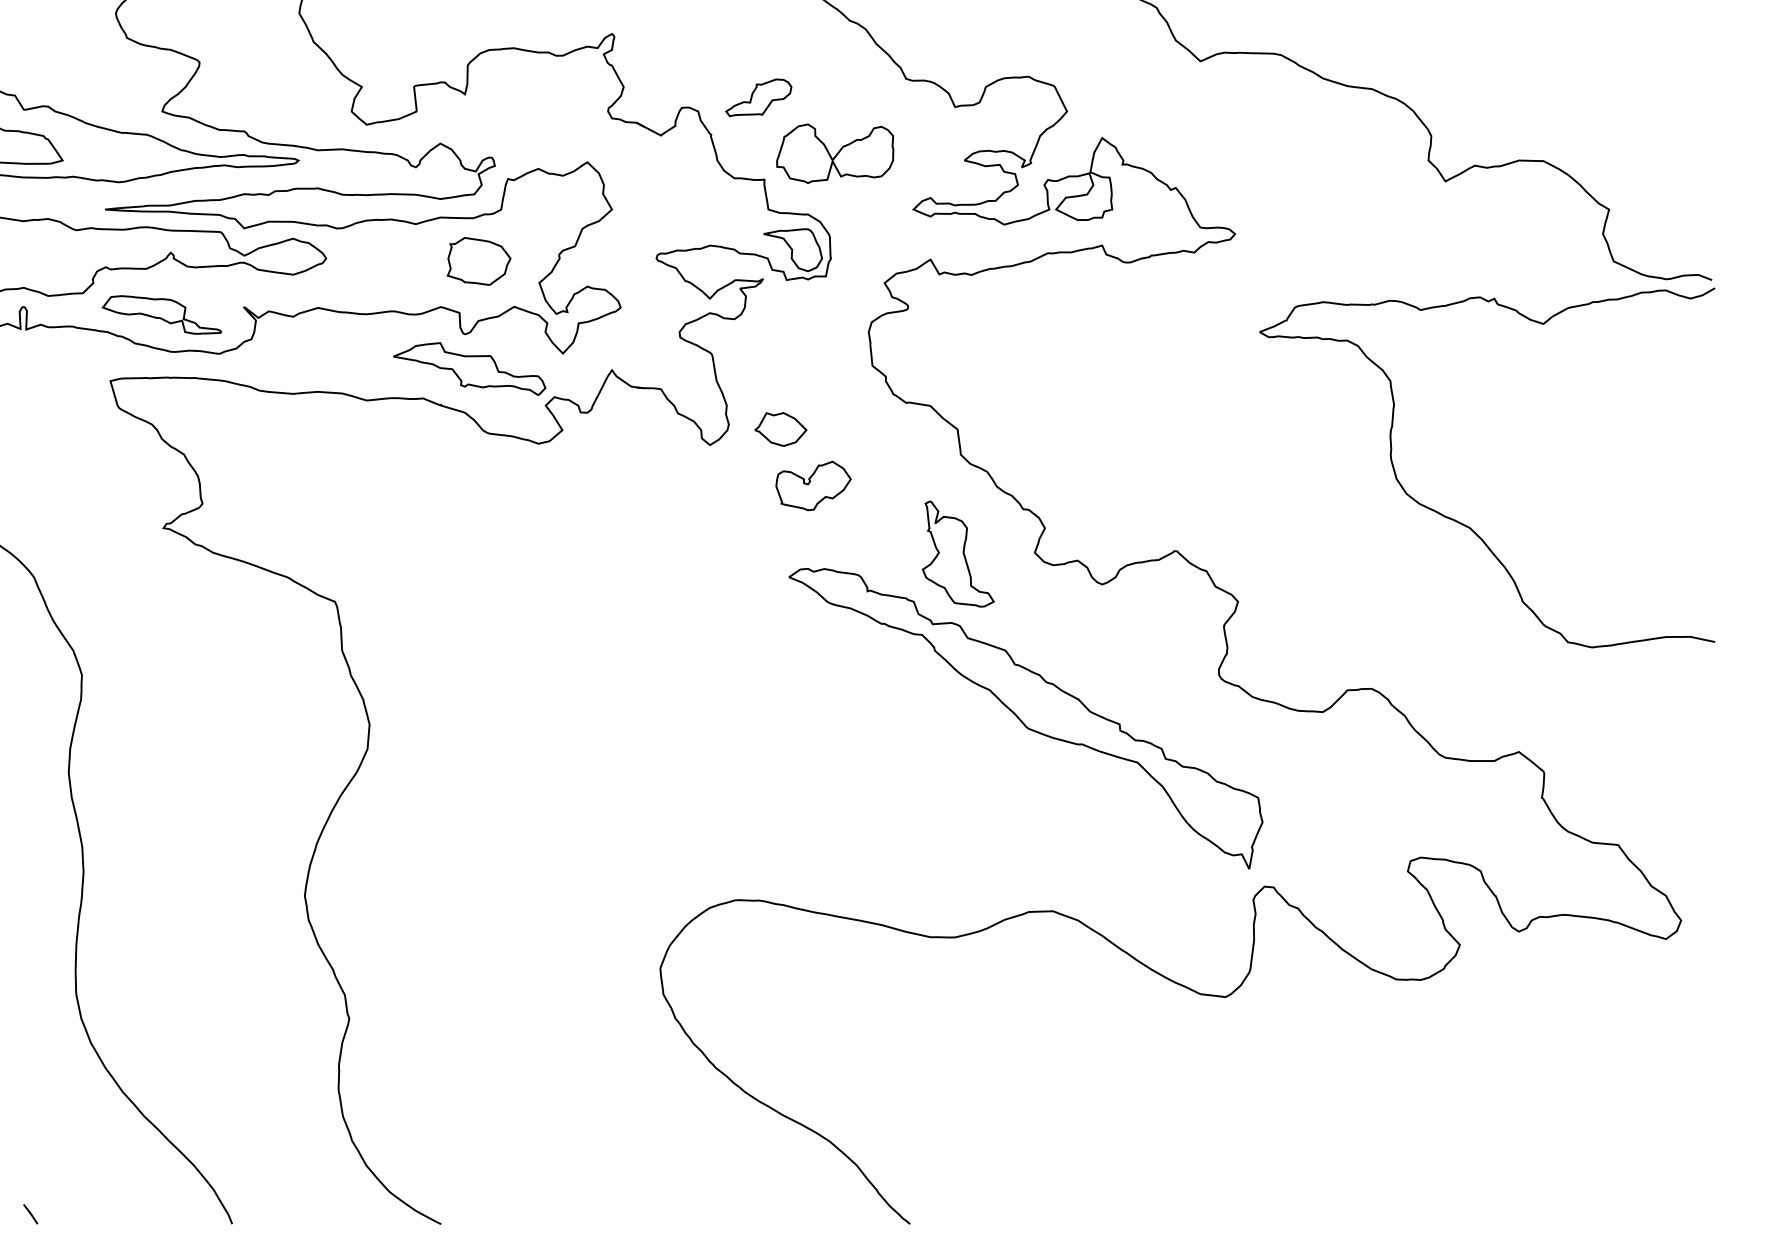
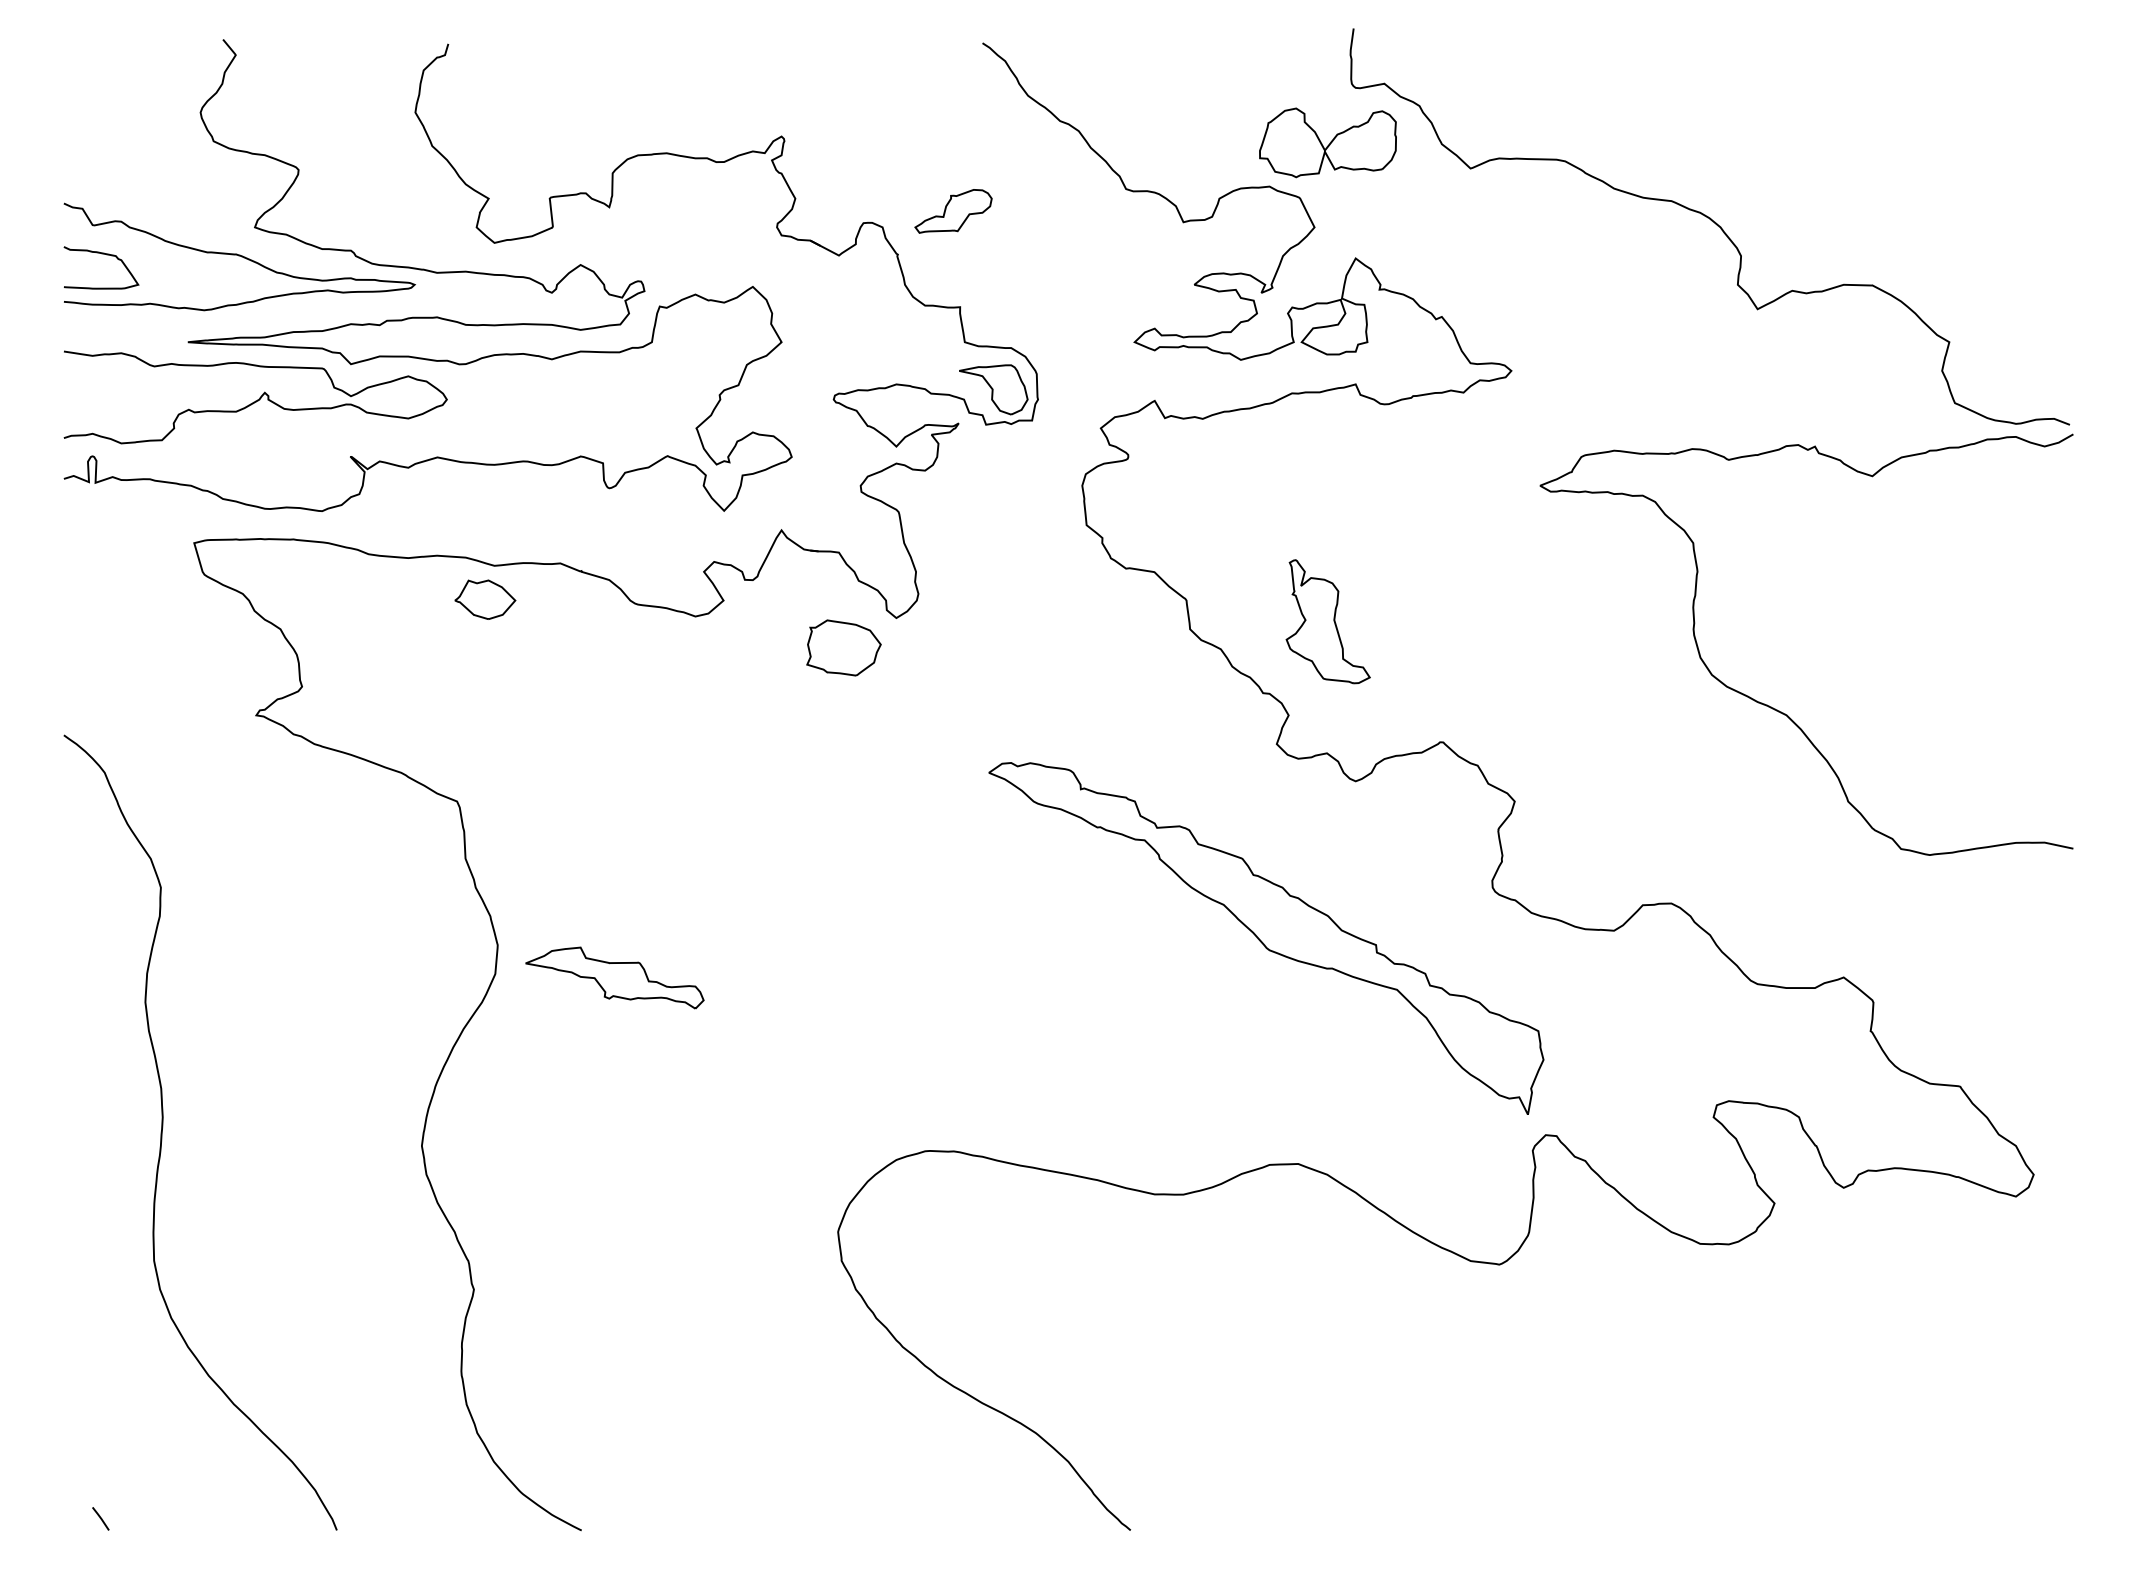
part: (834, 153) -> (1327, 142), moved
part: (478, 261) -> (843, 647), moved
part: (161, 314) -> (254, 465), removed
part: (469, 368) -> (614, 977), moved
part: (780, 429) -> (485, 599), moved
part: (813, 485) -> (1017, 665), removed
part: (957, 553) -> (1327, 621), moved

